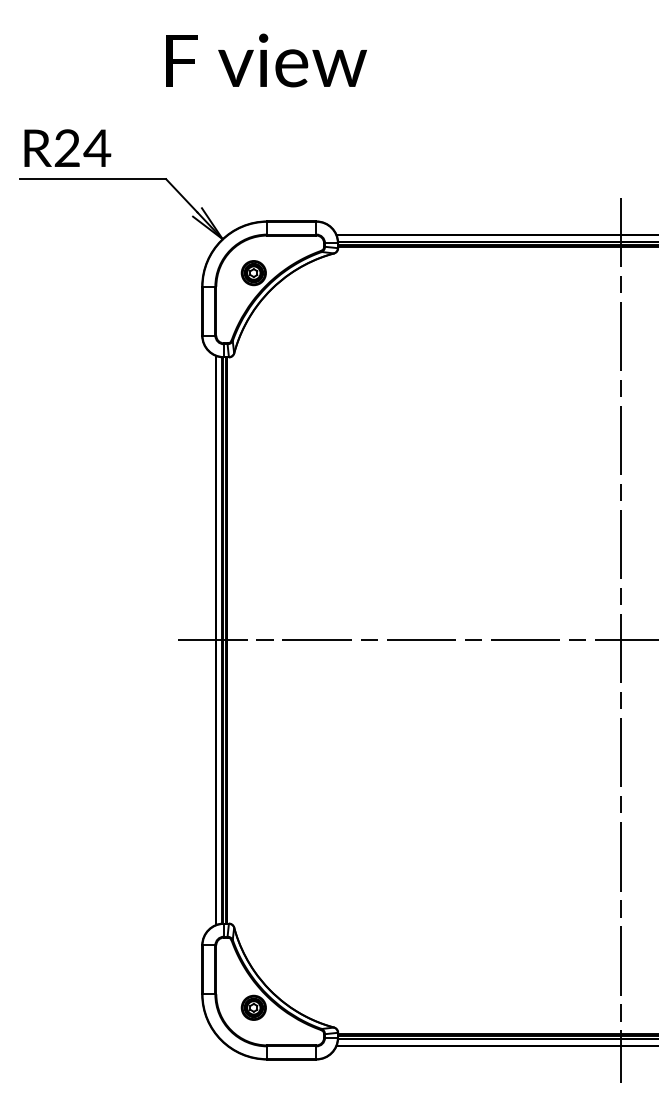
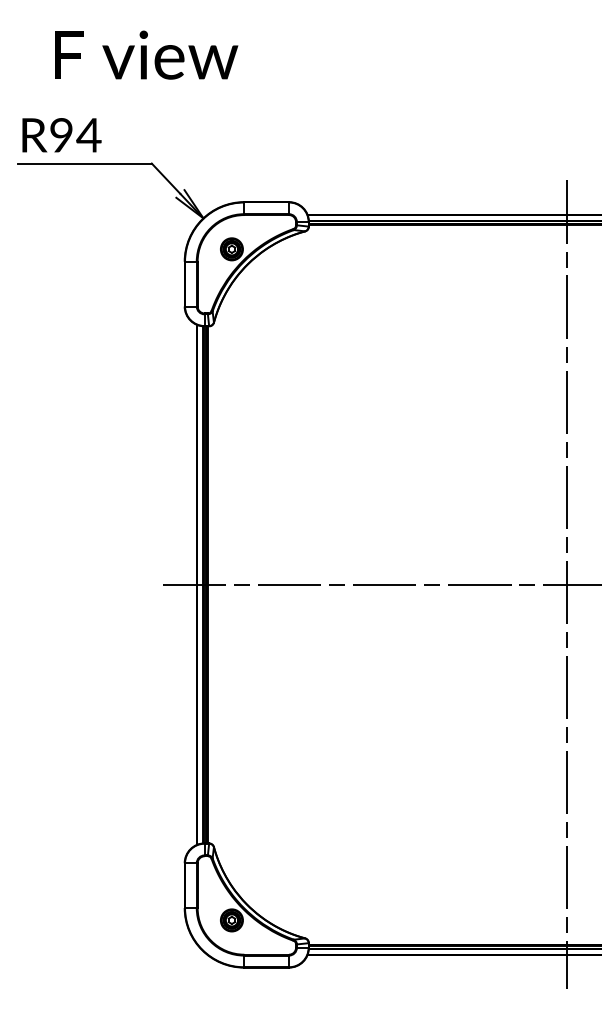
text: (266, 59) -> (146, 54), moved
text: (67, 148) -> (61, 135), R24 -> R94

